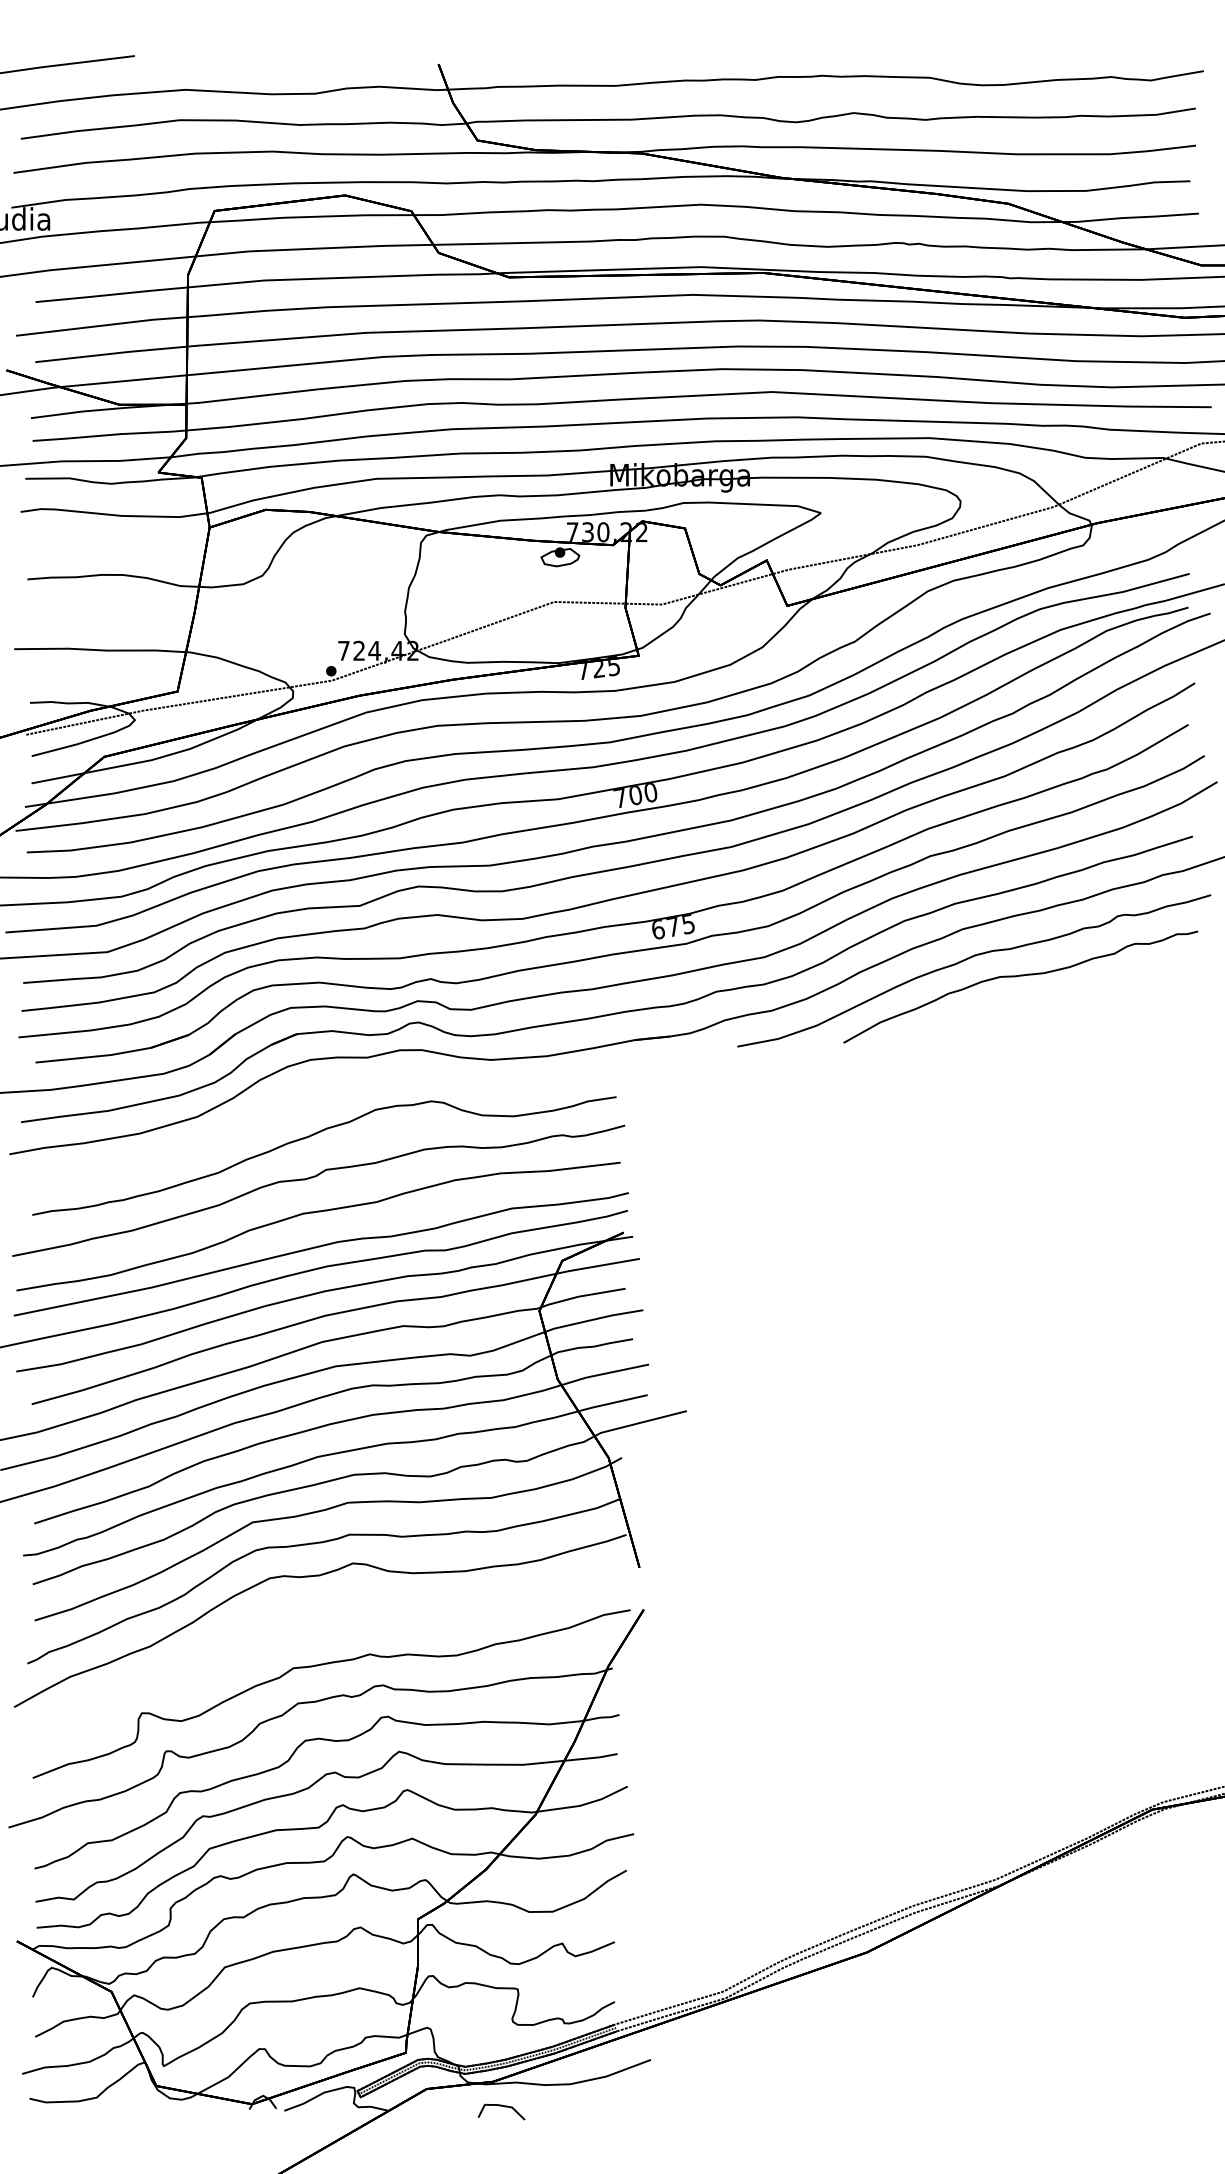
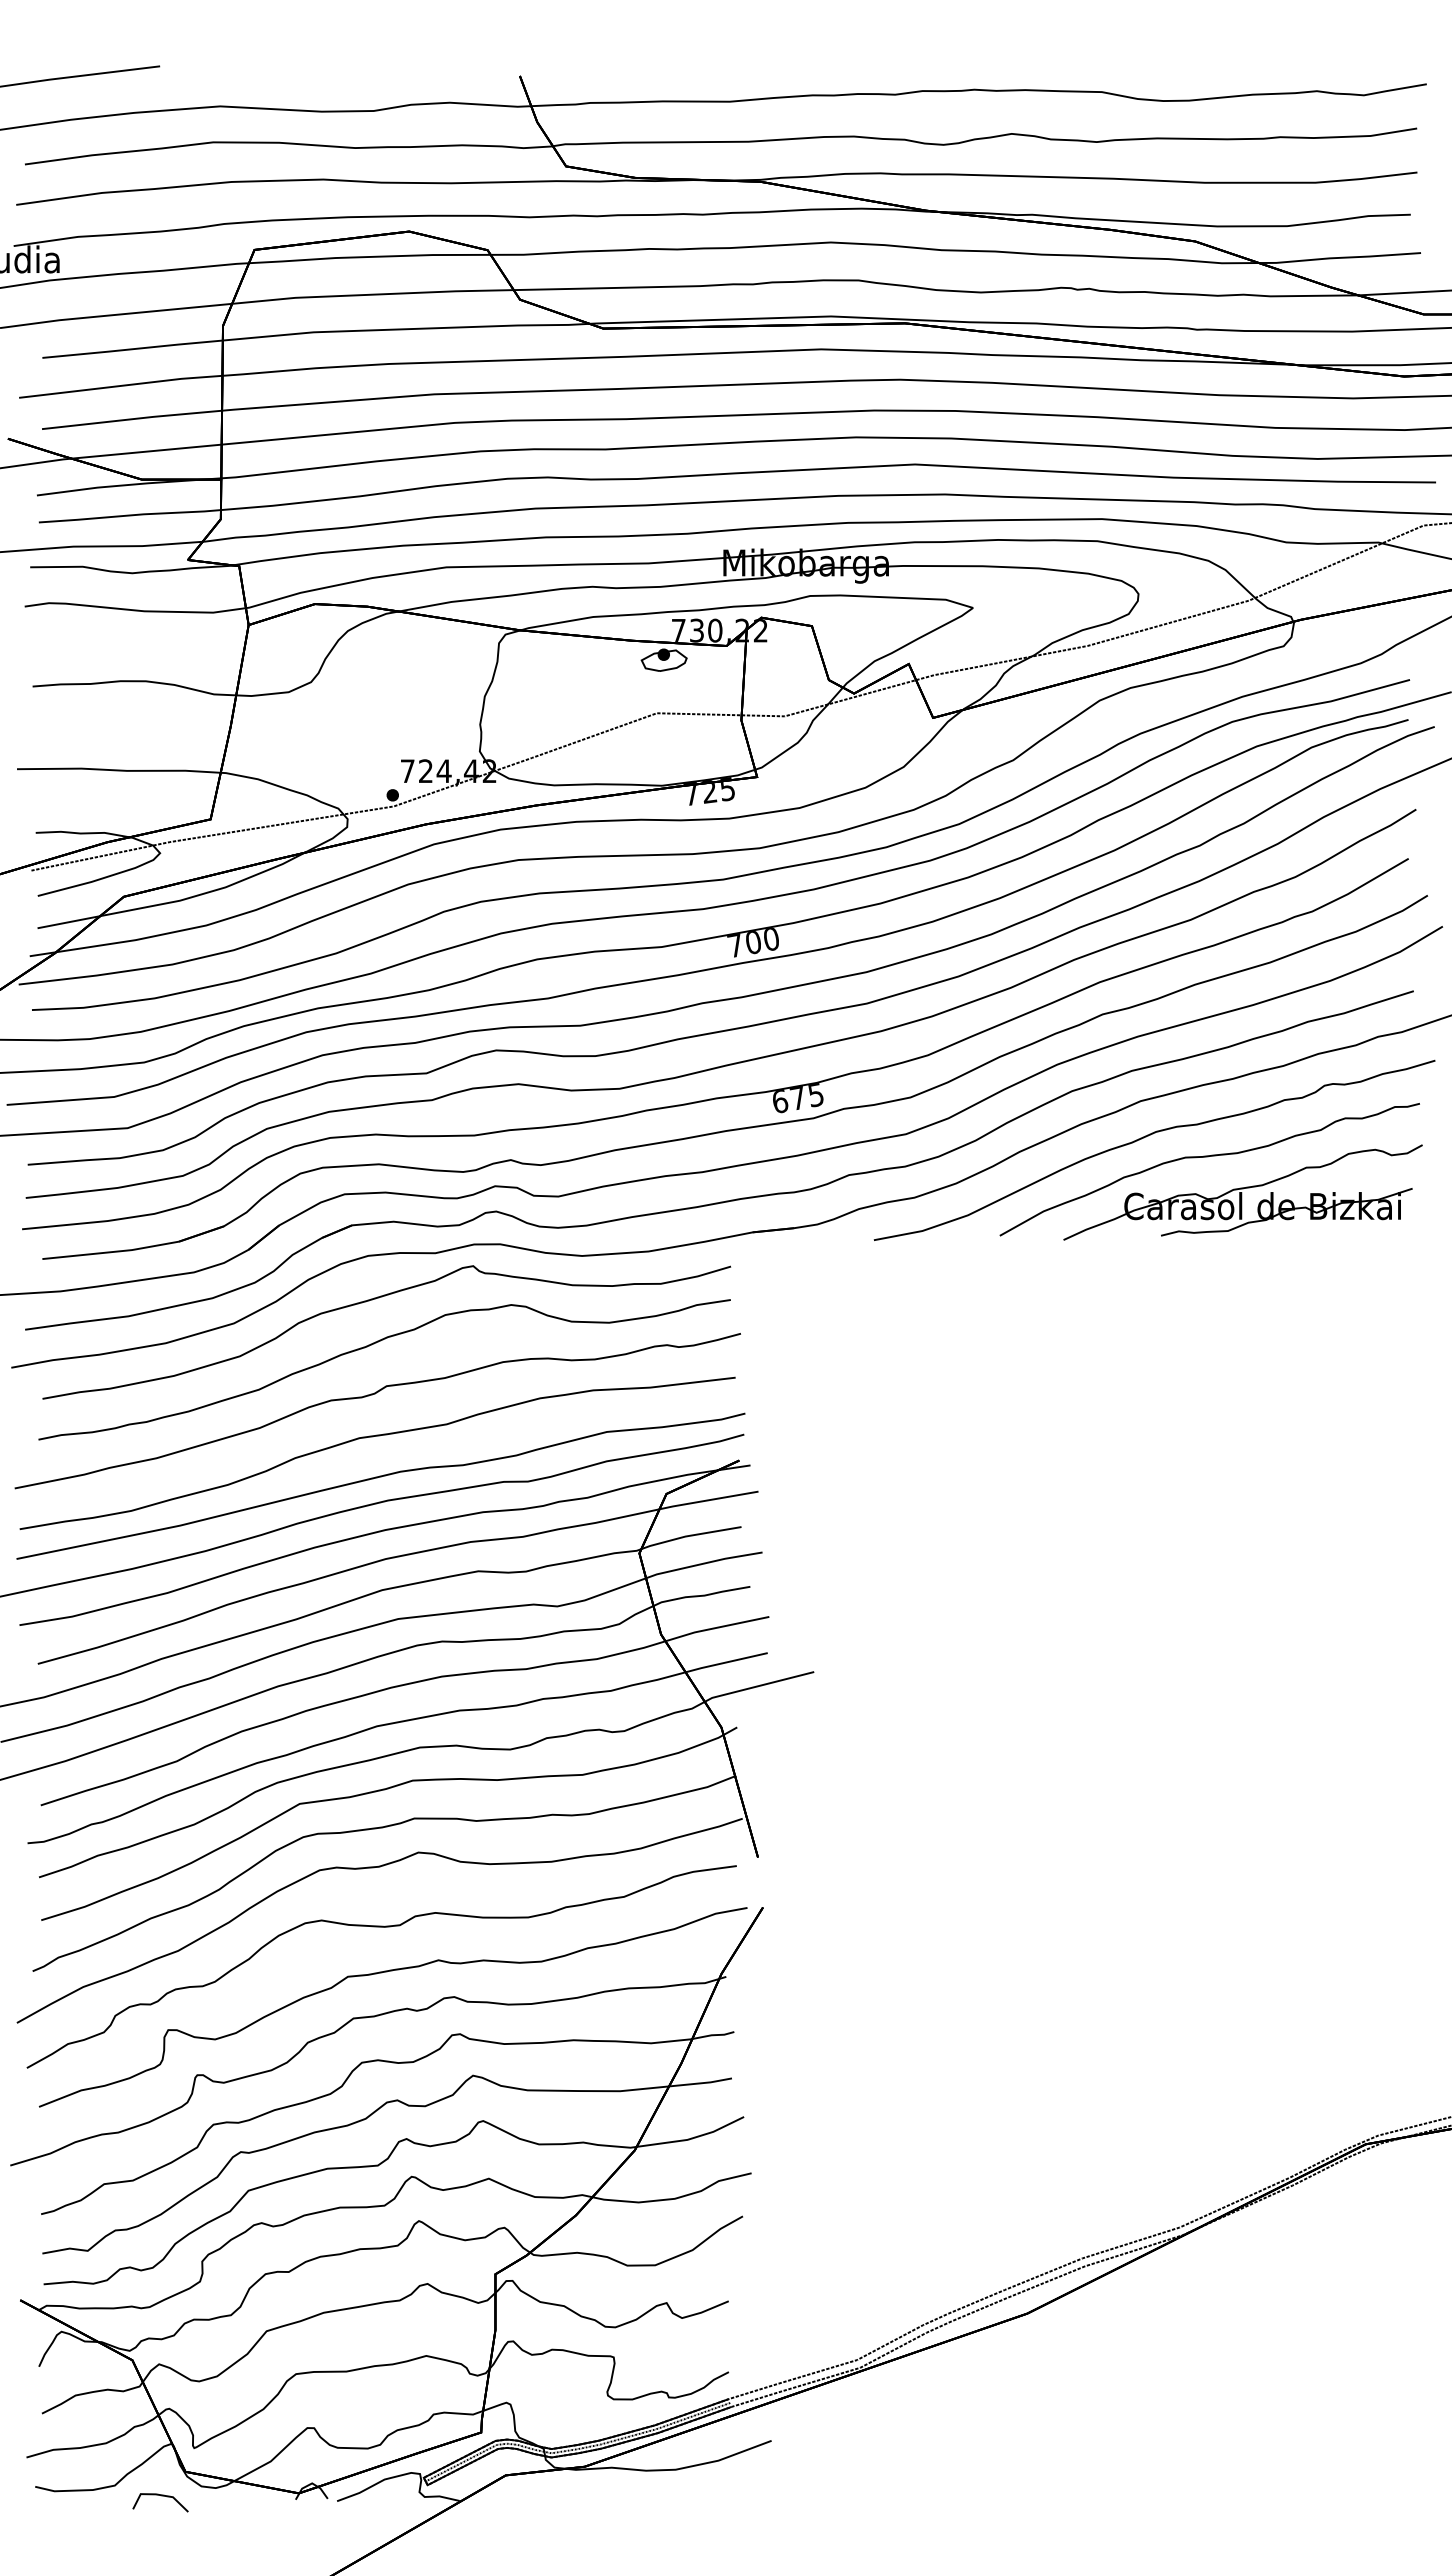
part: (1048, 1006) -> (1242, 1192), added
curve: (320, 1095) -> (379, 1298), added
part: (321, 1626) -> (381, 1927), added
line: (502, 2106) -> (161, 2496), moved

